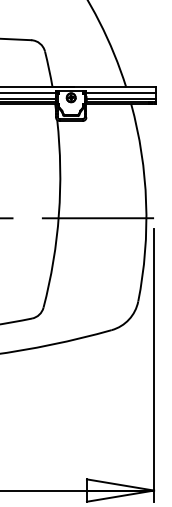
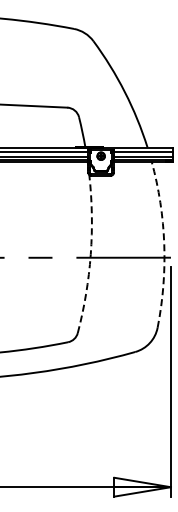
arc: (146, 202) -> (164, 244), solid -> dashed
arc: (58, 214) -> (90, 254), solid -> dashed

